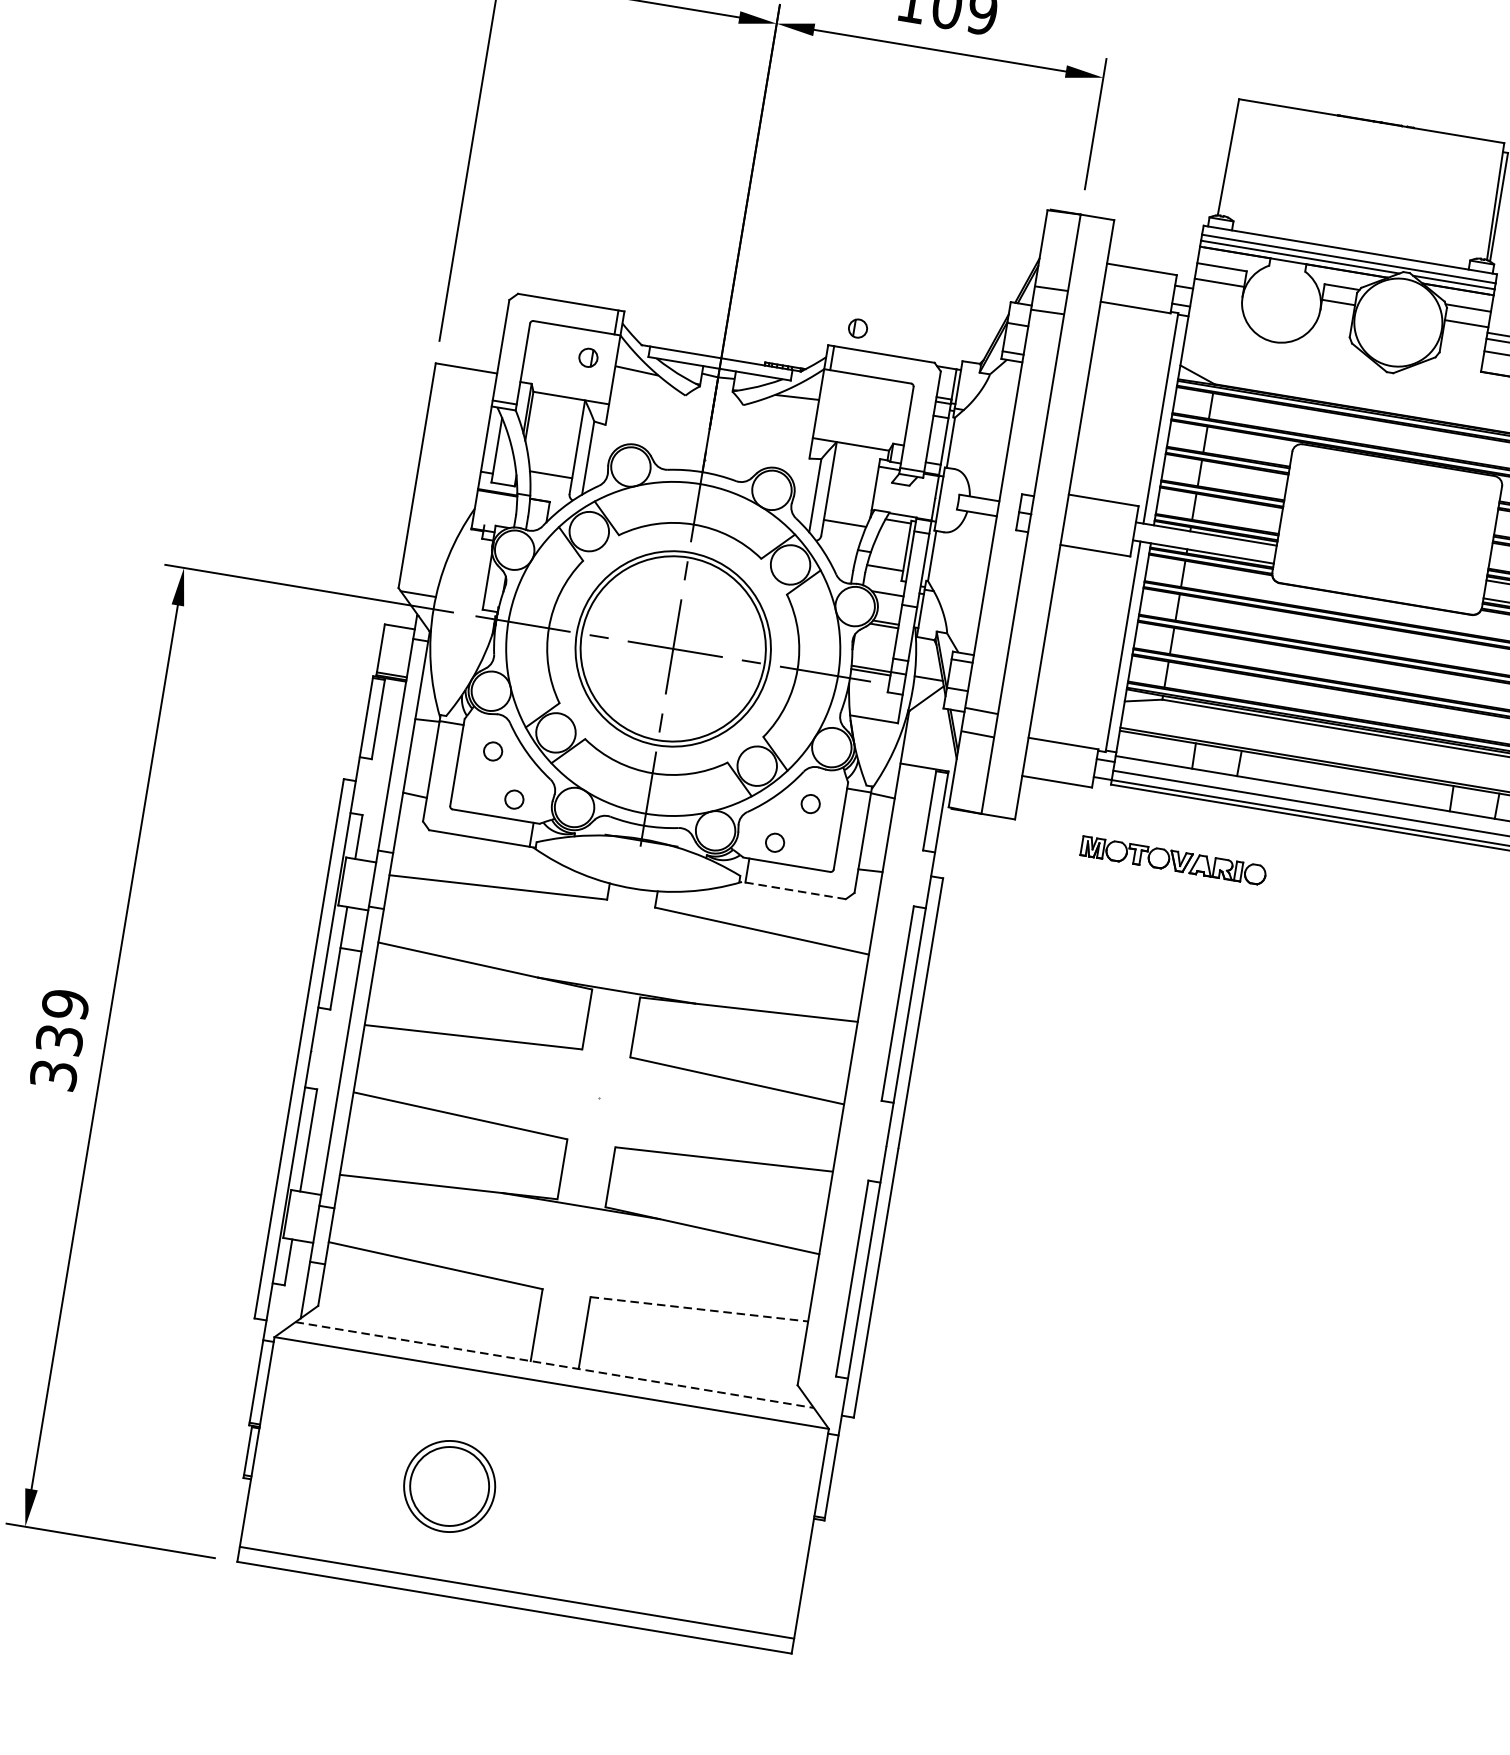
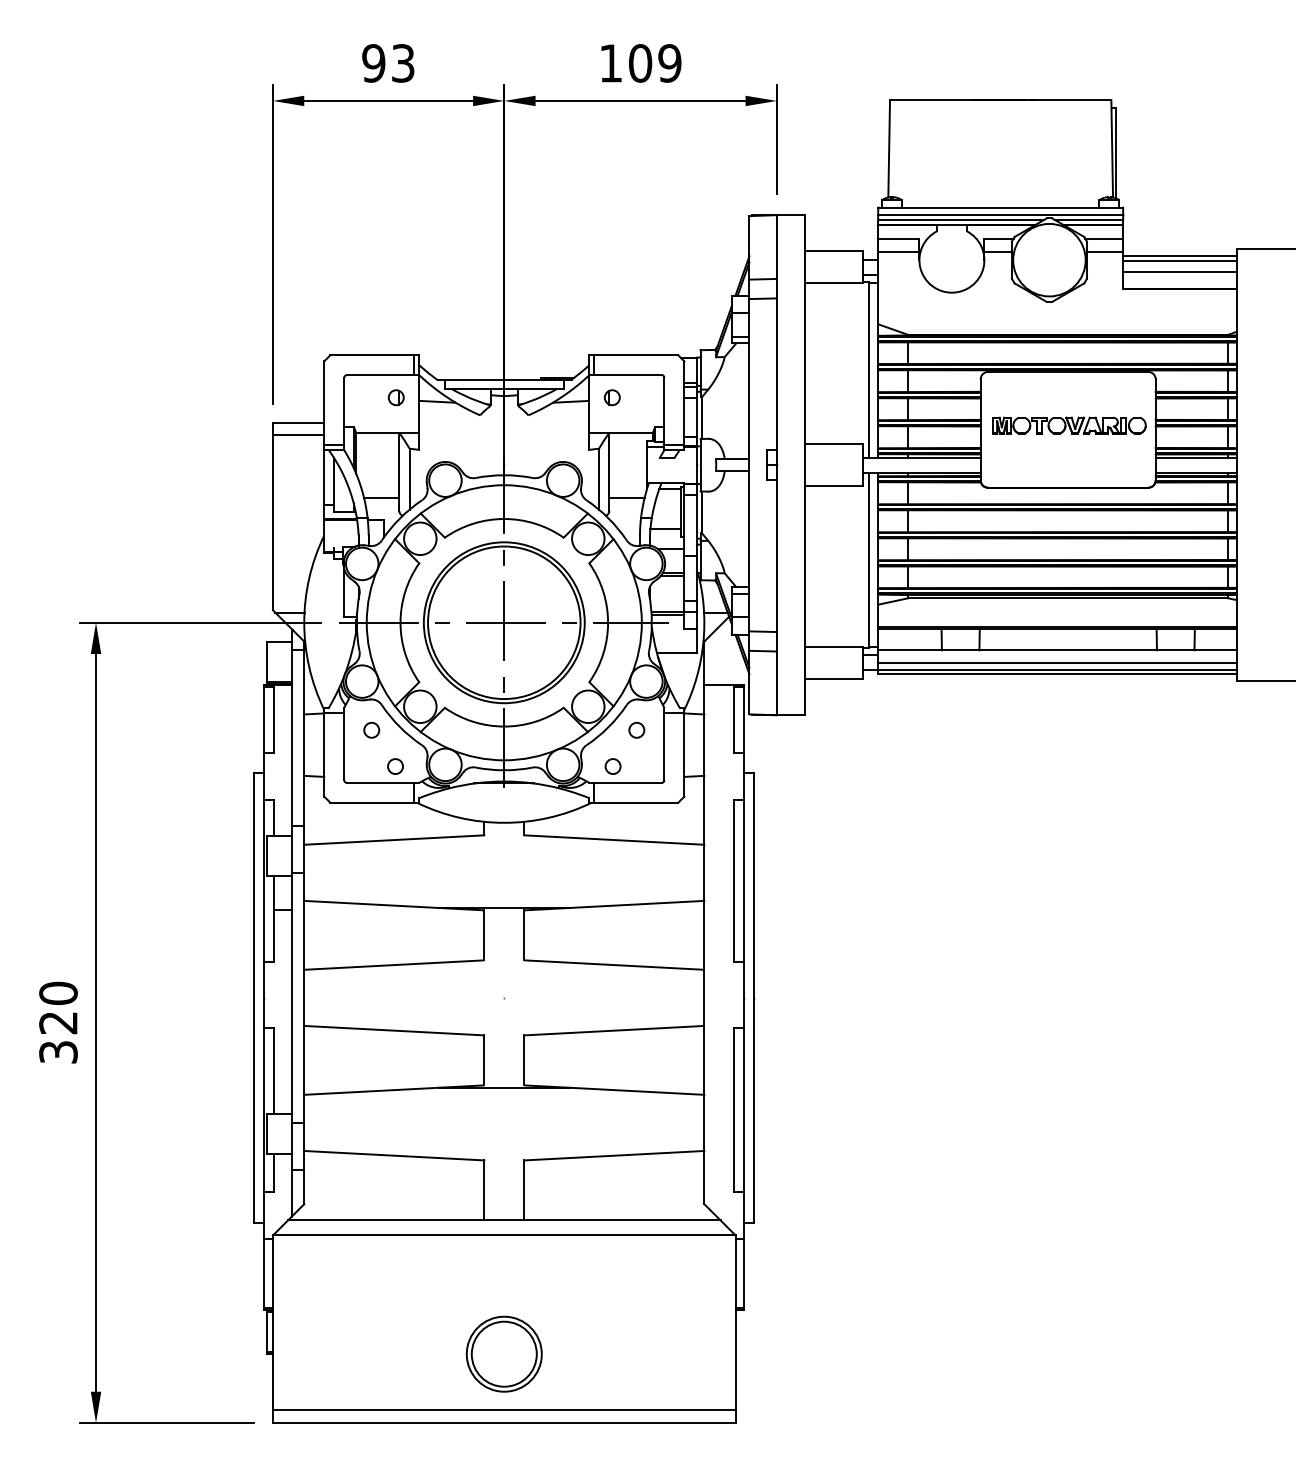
part: (858, 328) -> (612, 397), moved
line: (463, 383) -> (298, 435), added
part: (1173, 860) -> (1069, 425), moved
line: (792, 889) -> (633, 802), dashed -> solid
text: (62, 1021) -> (58, 1007), 339 -> 320
line: (699, 1309) -> (614, 1155), dashed -> solid
line: (554, 1365) -> (504, 1220), dashed -> solid
part: (448, 1485) -> (503, 1353), moved

